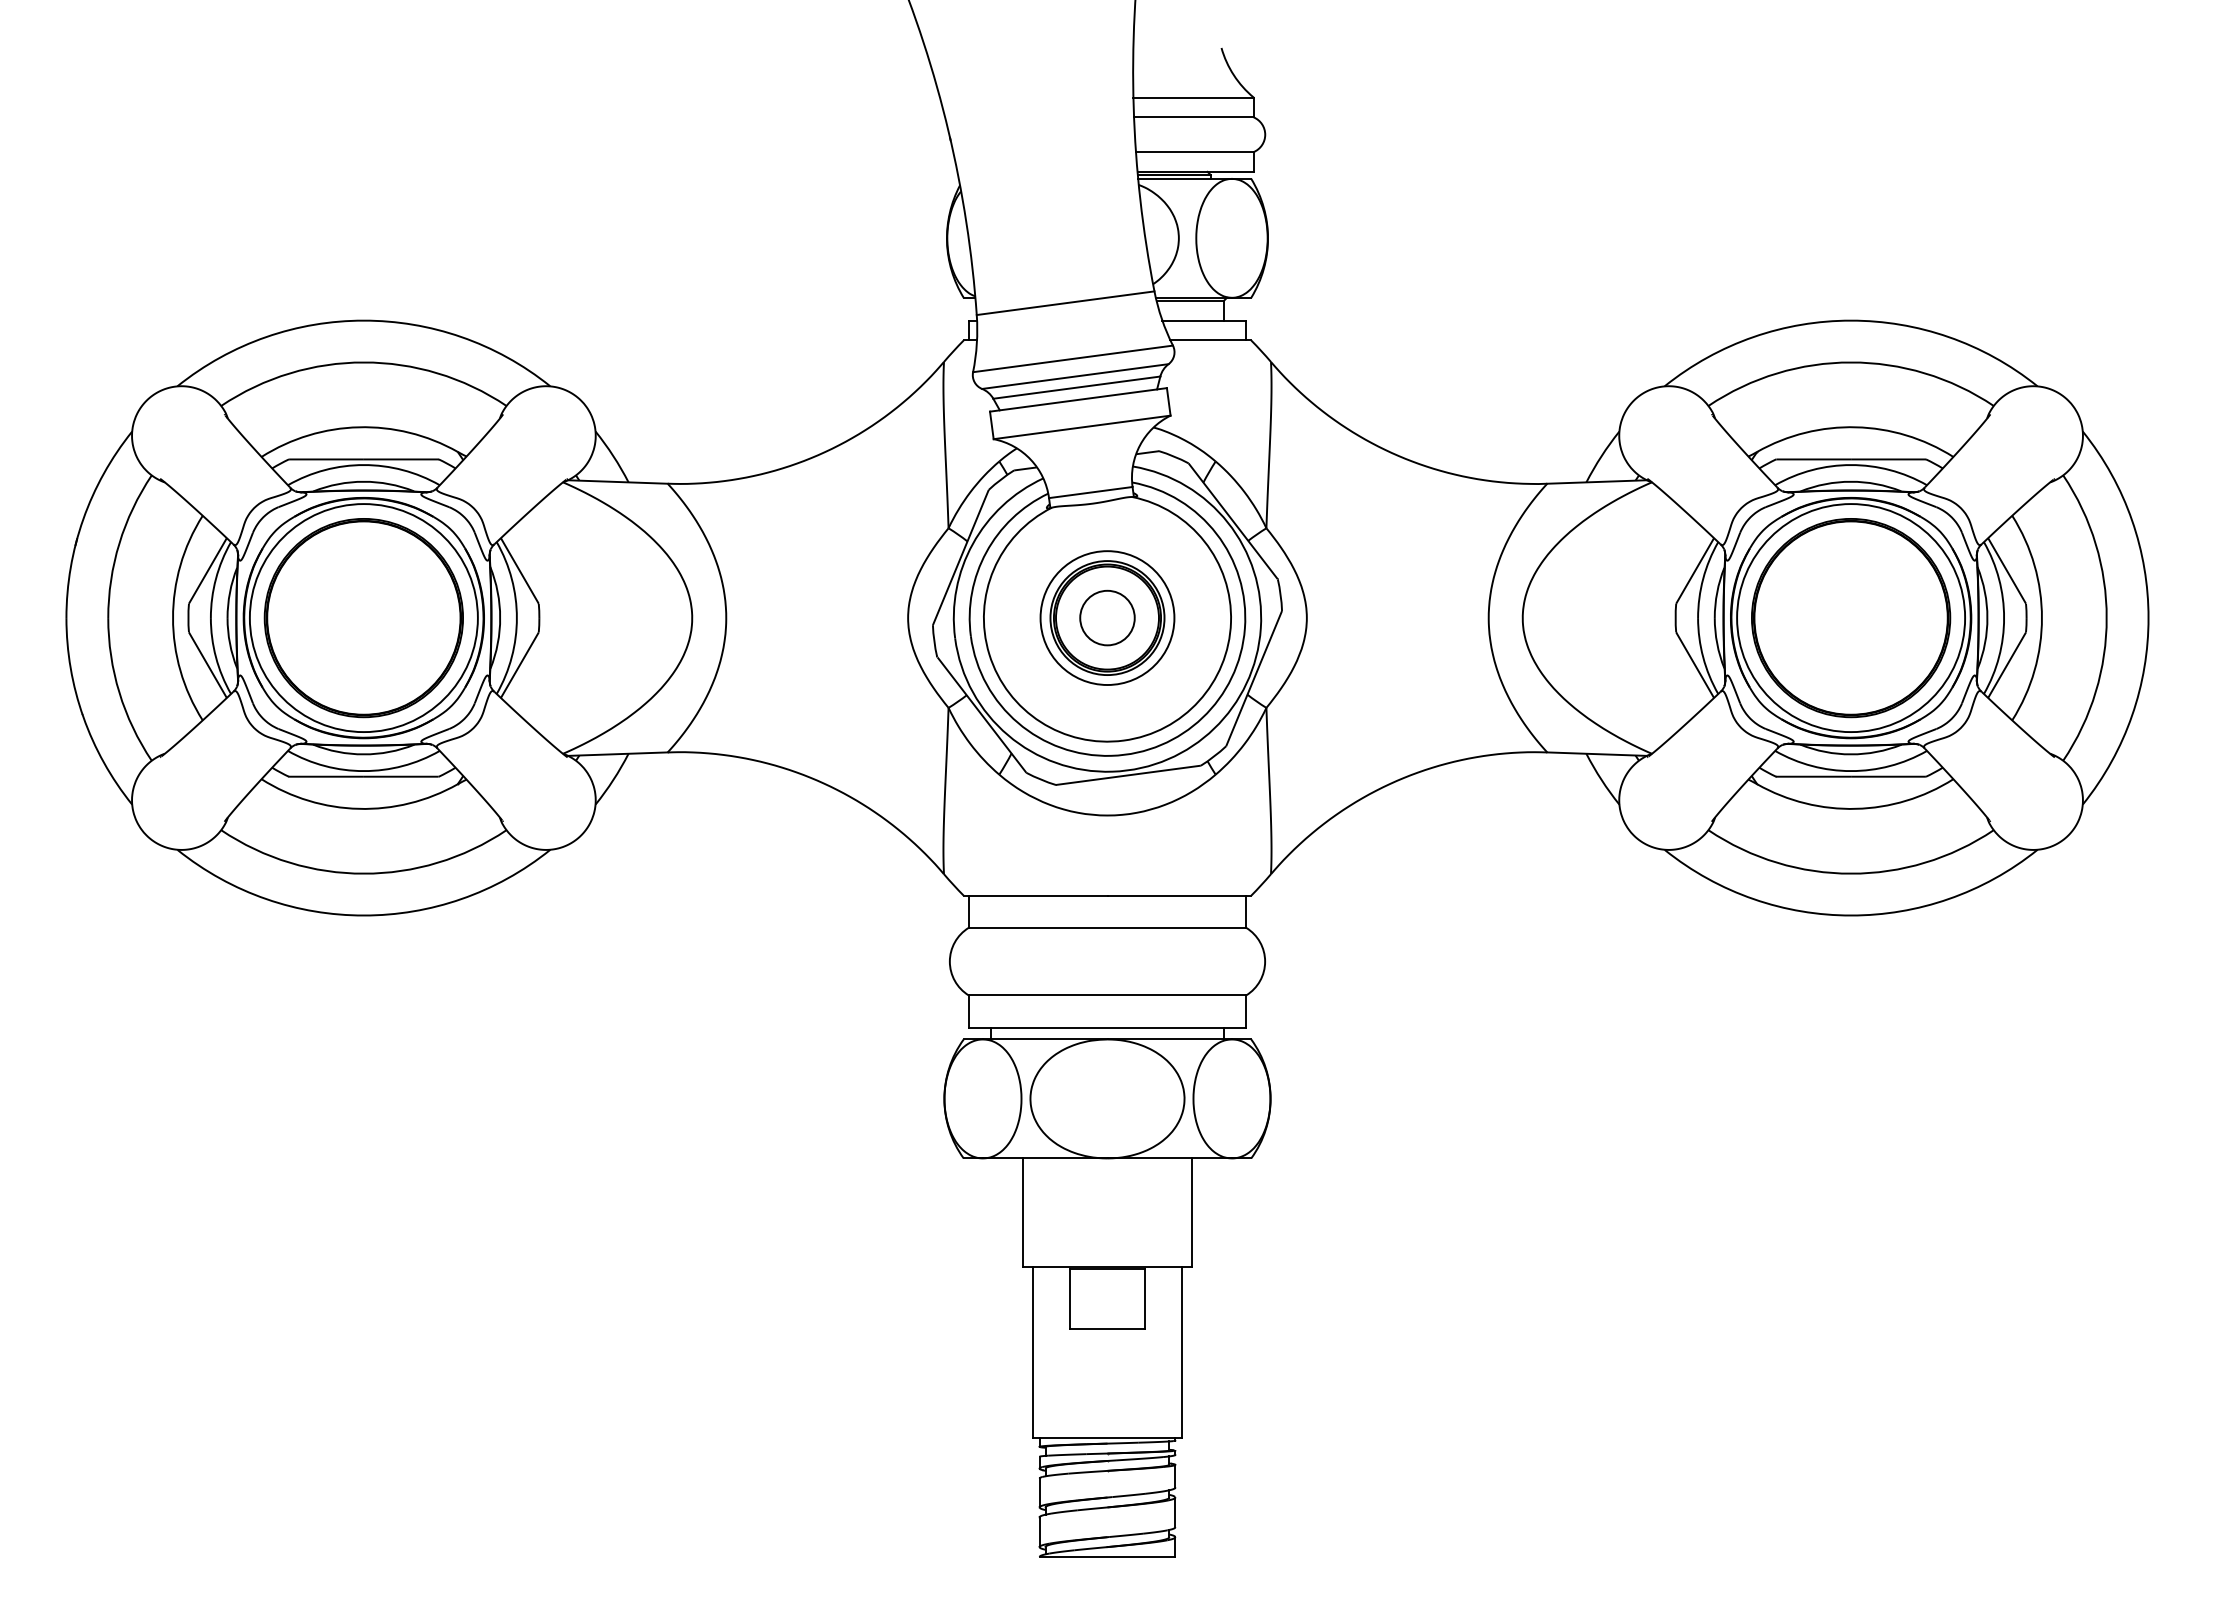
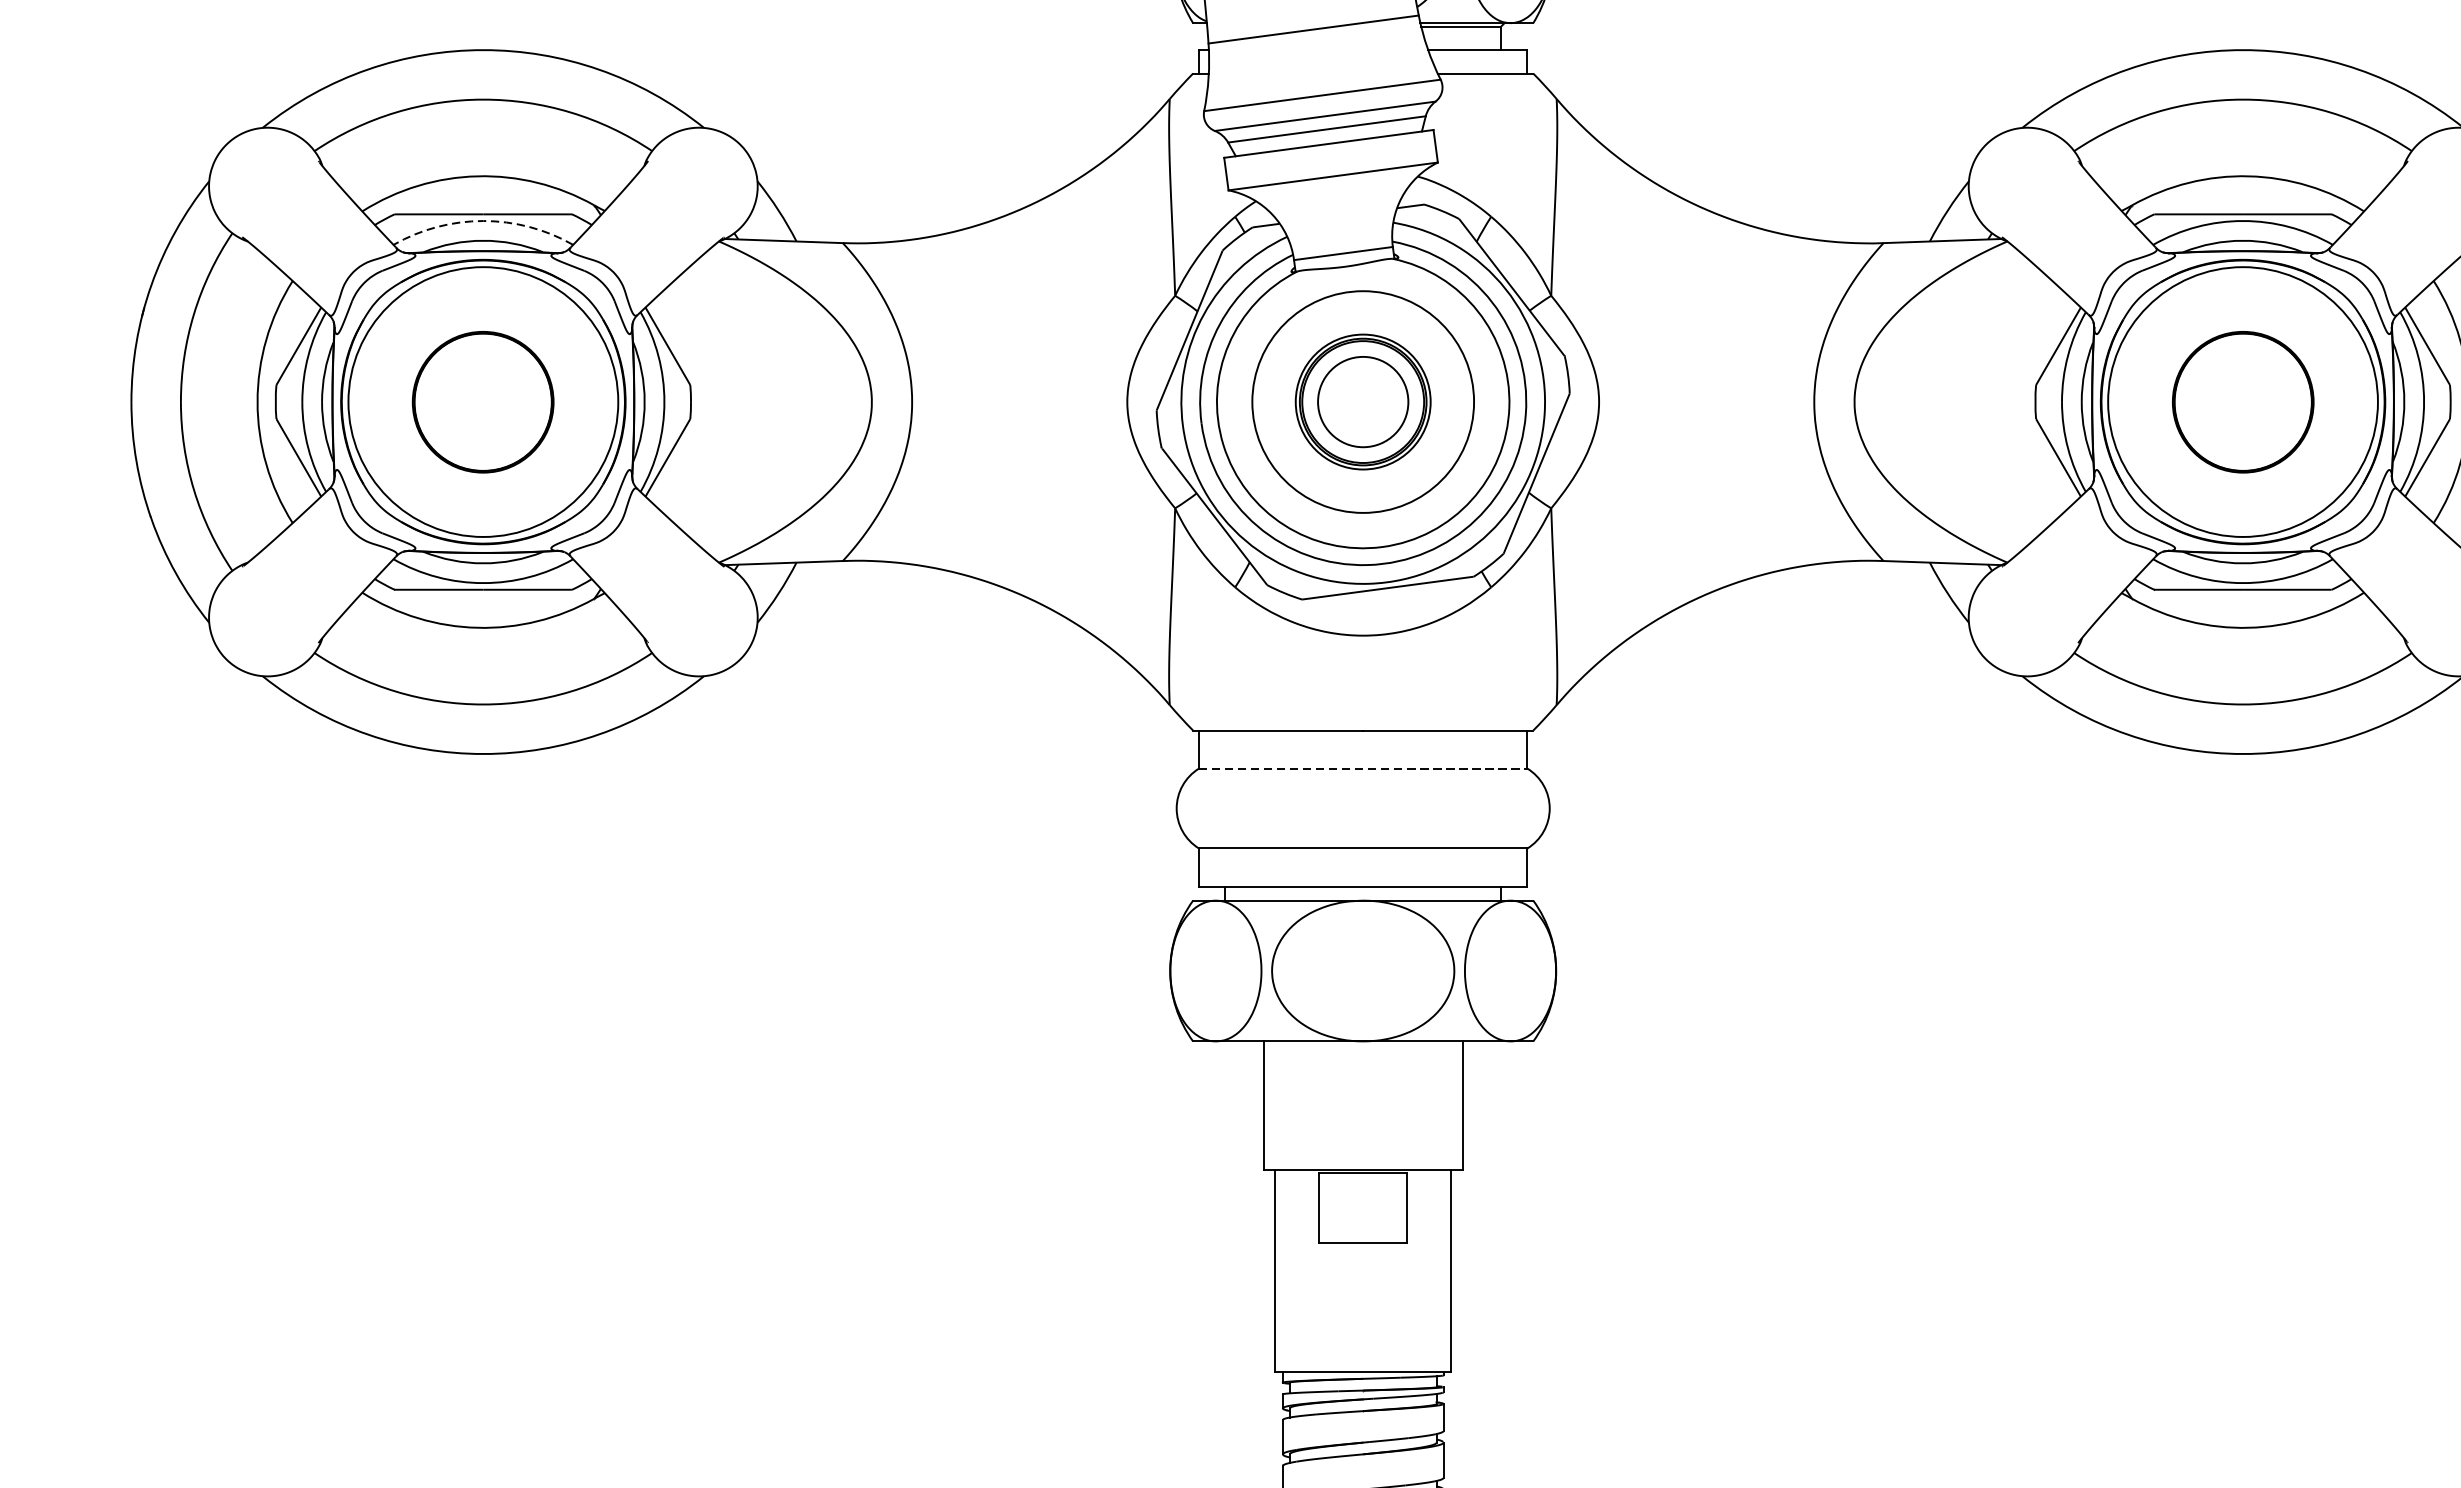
arc: (363, 465) -> (482, 221), solid -> dashed
circle: (1107, 617) -> (1363, 401), size x1.4
part: (363, 618) -> (482, 402), size x0.6
circle: (1107, 618) -> (1363, 402), size x1.4
part: (1851, 618) -> (2243, 402), size x0.6
line: (1107, 927) -> (1363, 768), solid -> dashed

